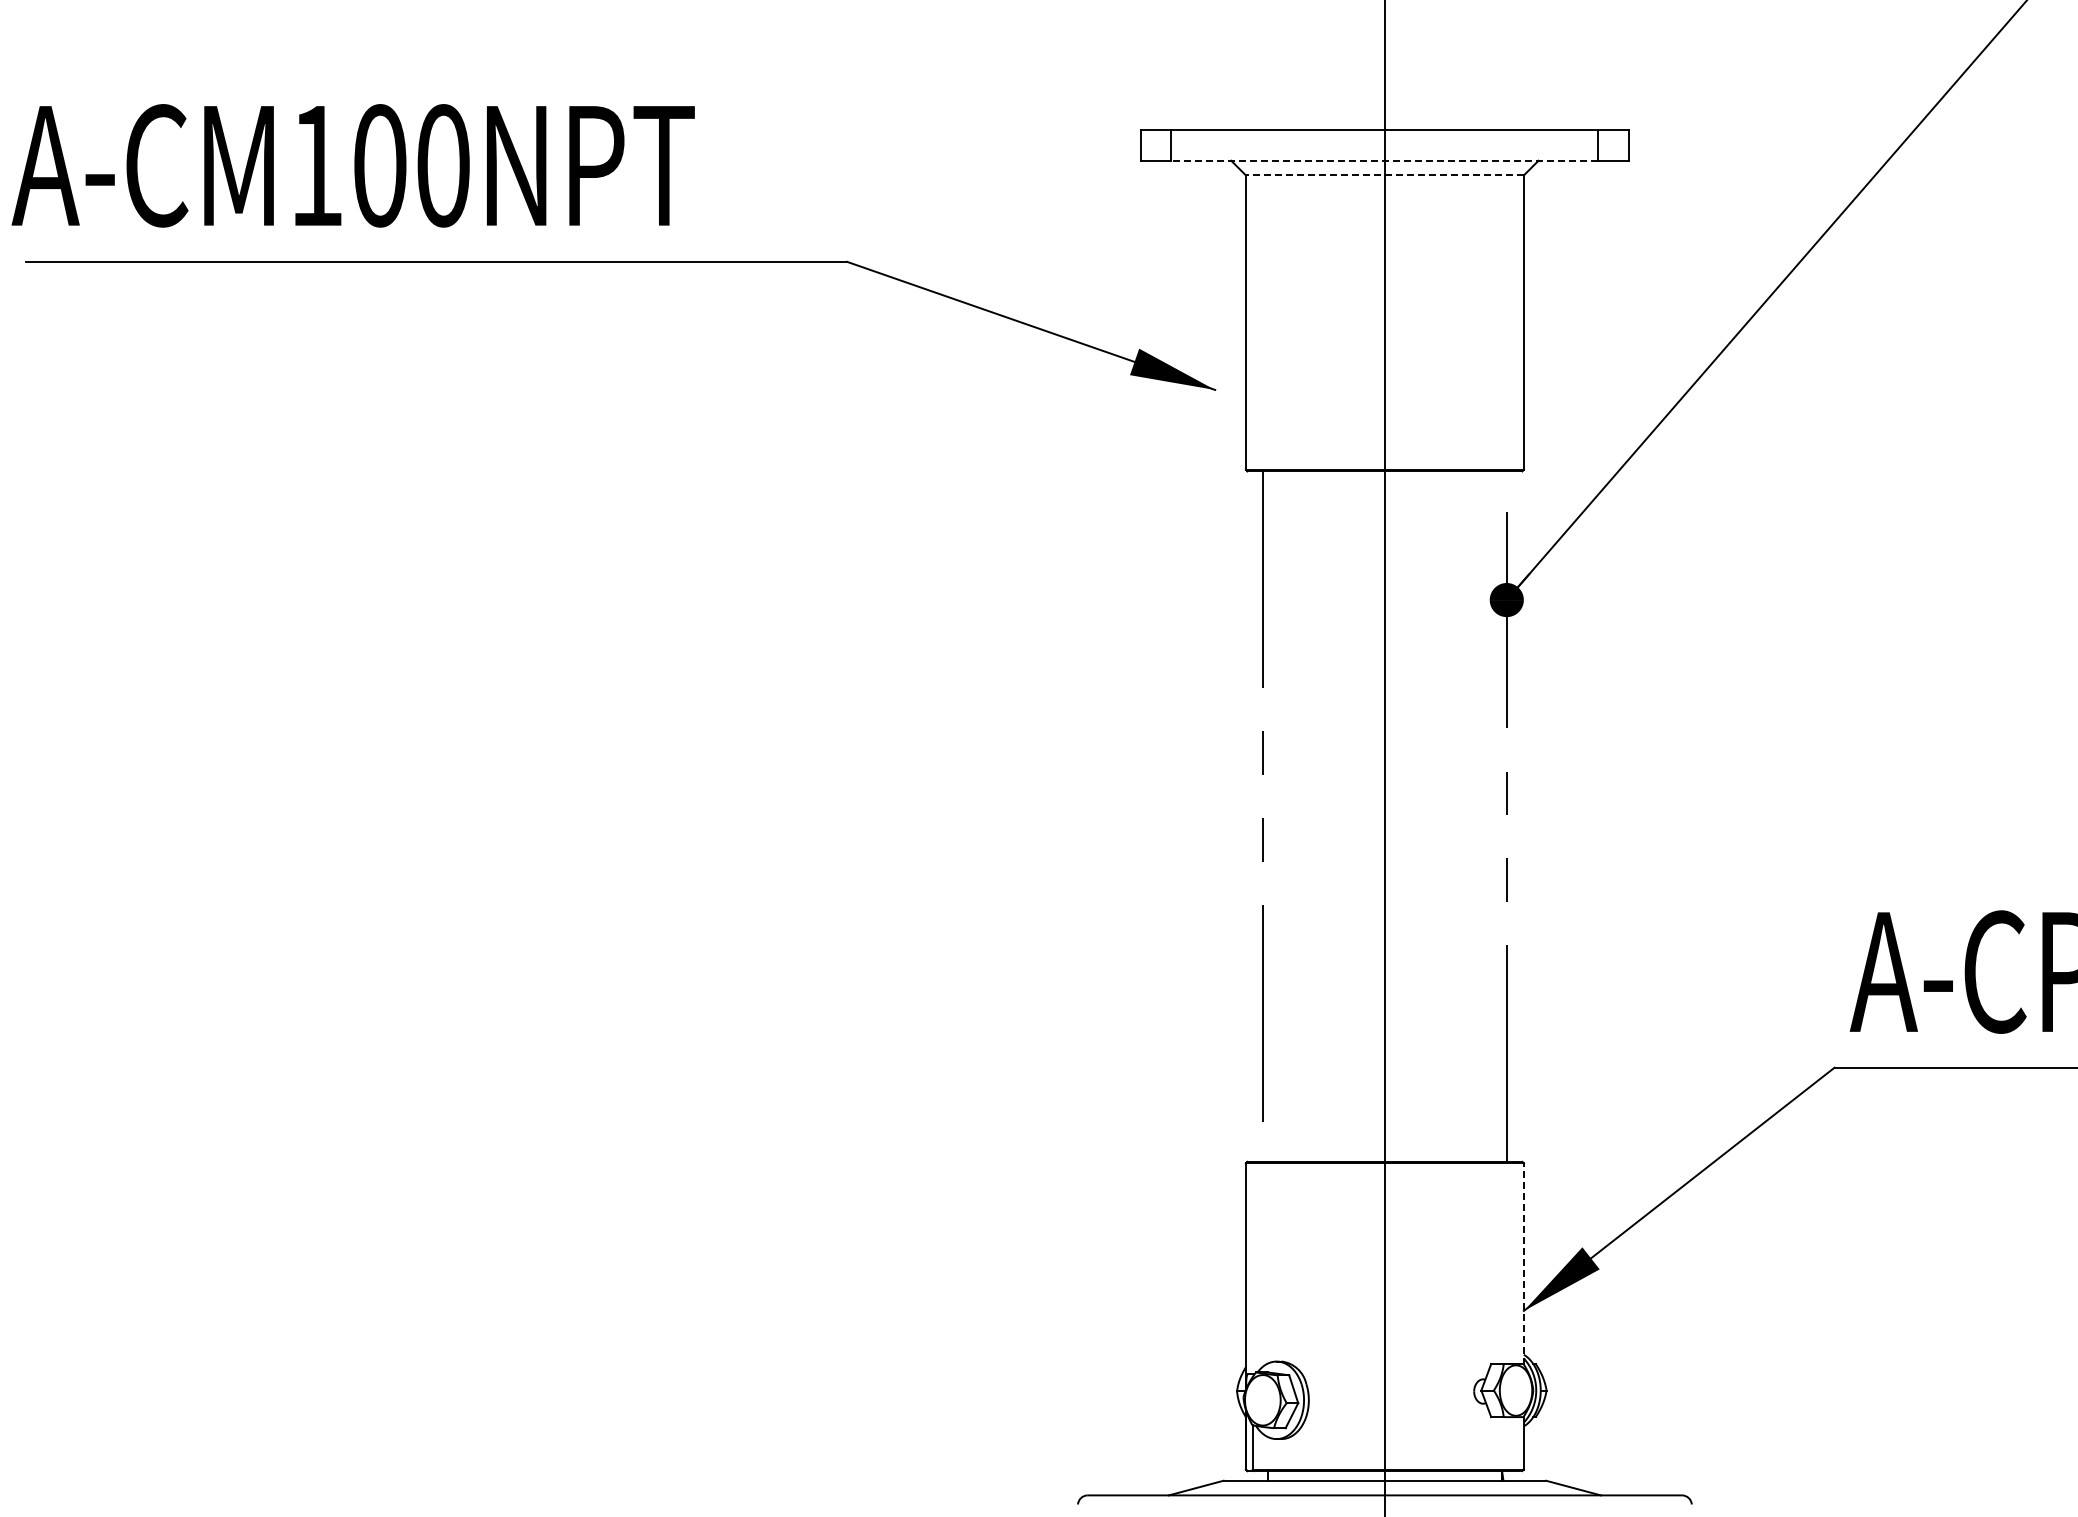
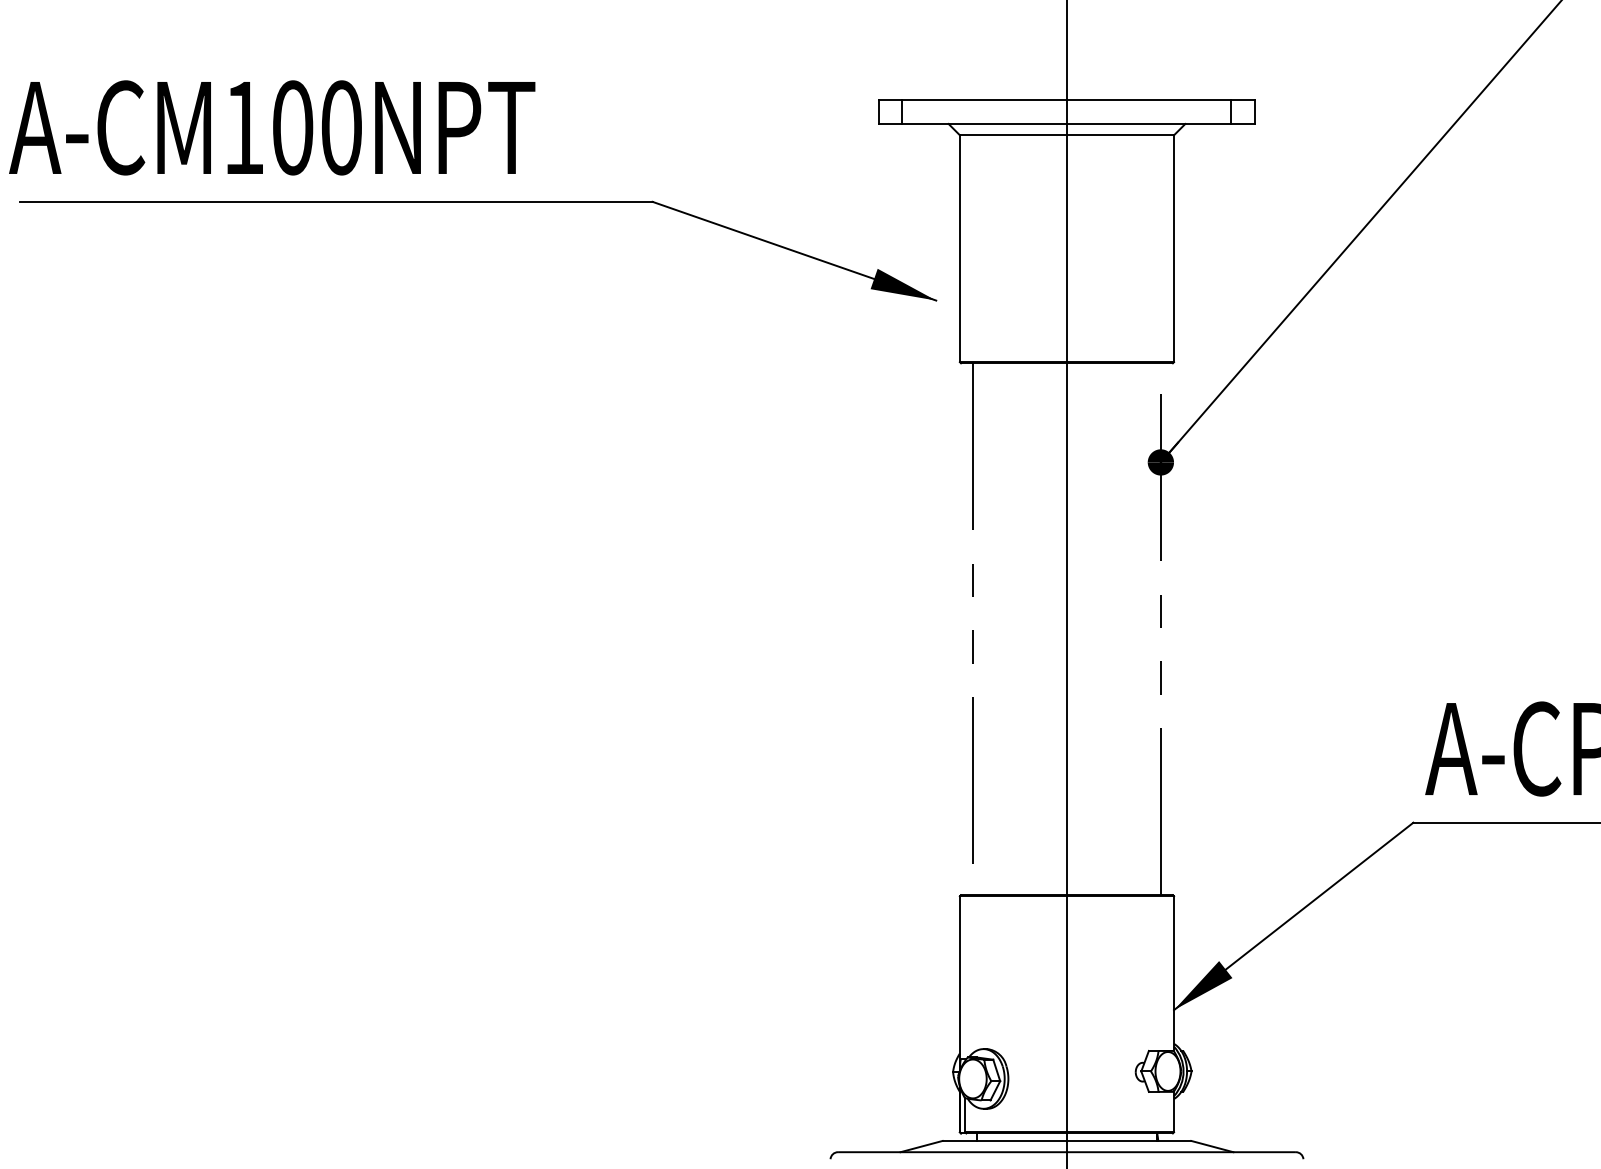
line: (1384, 160) -> (1066, 123), dashed -> solid
line: (1384, 175) -> (1066, 135), dashed -> solid
line: (1523, 1263) -> (1173, 973), dashed -> solid

